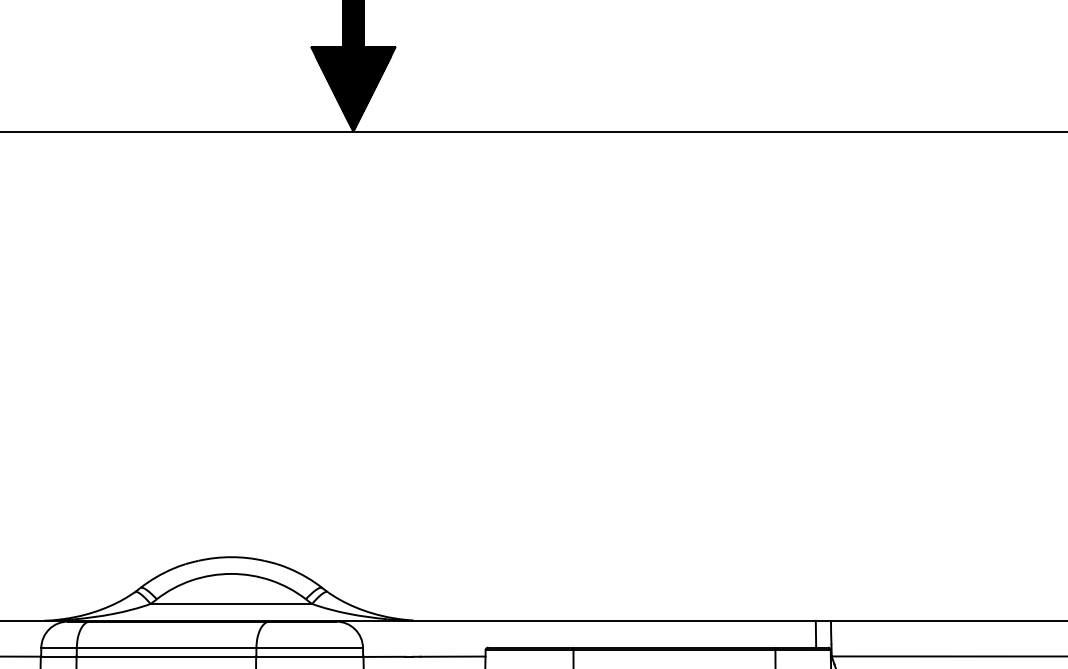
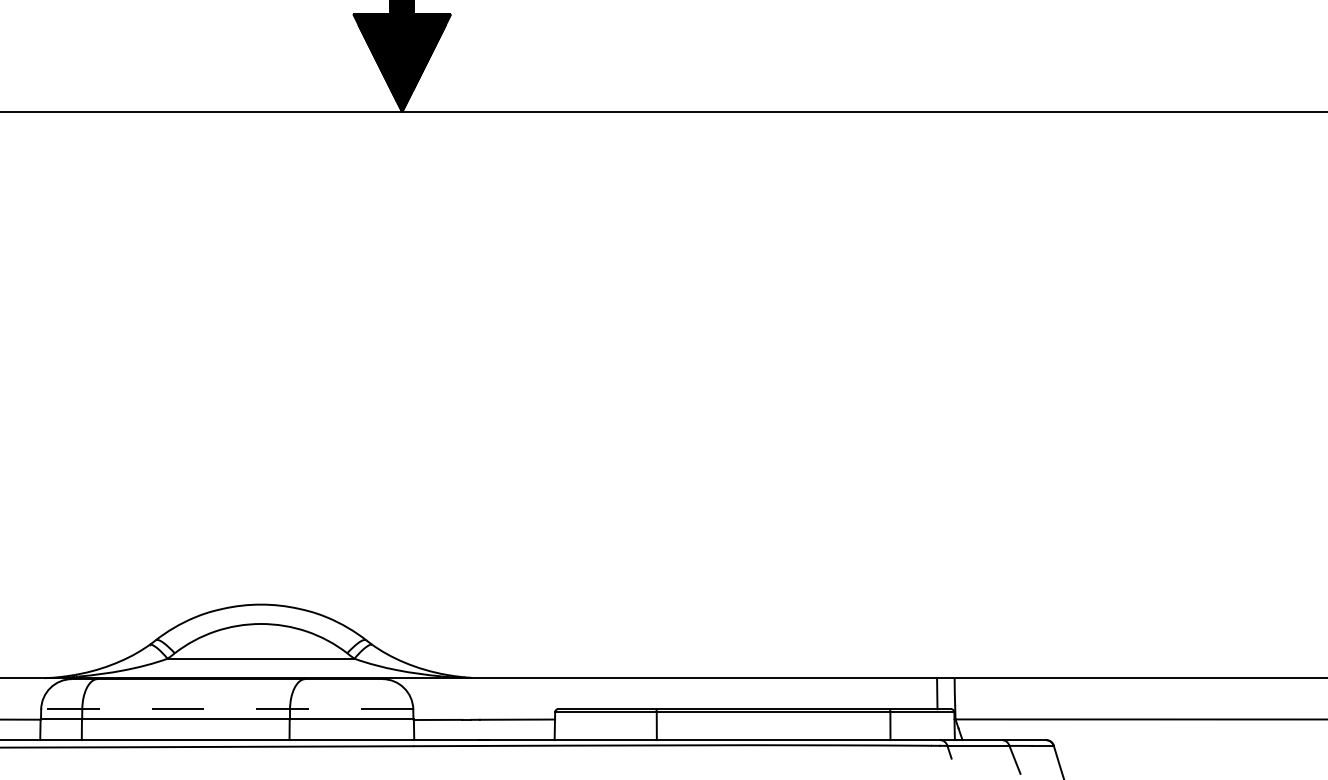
line: (201, 647) -> (226, 709), solid -> dashed

